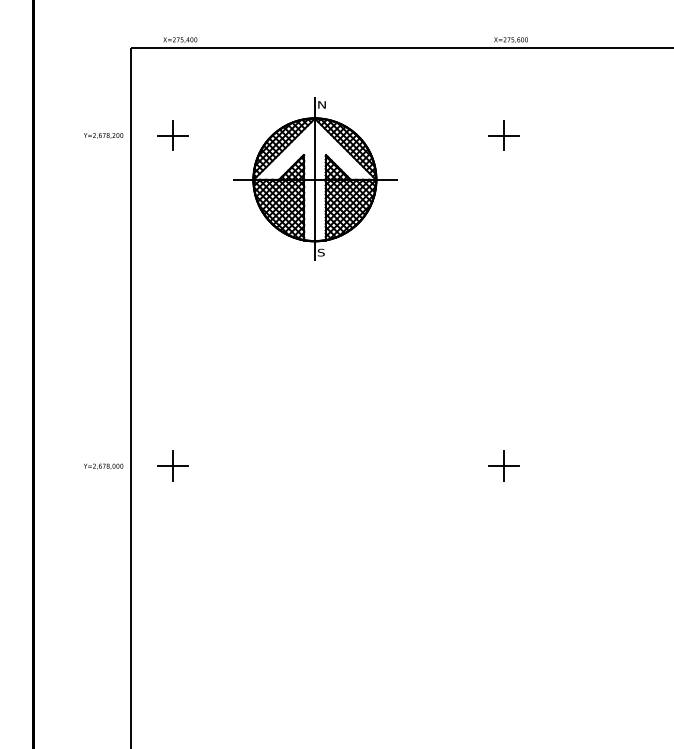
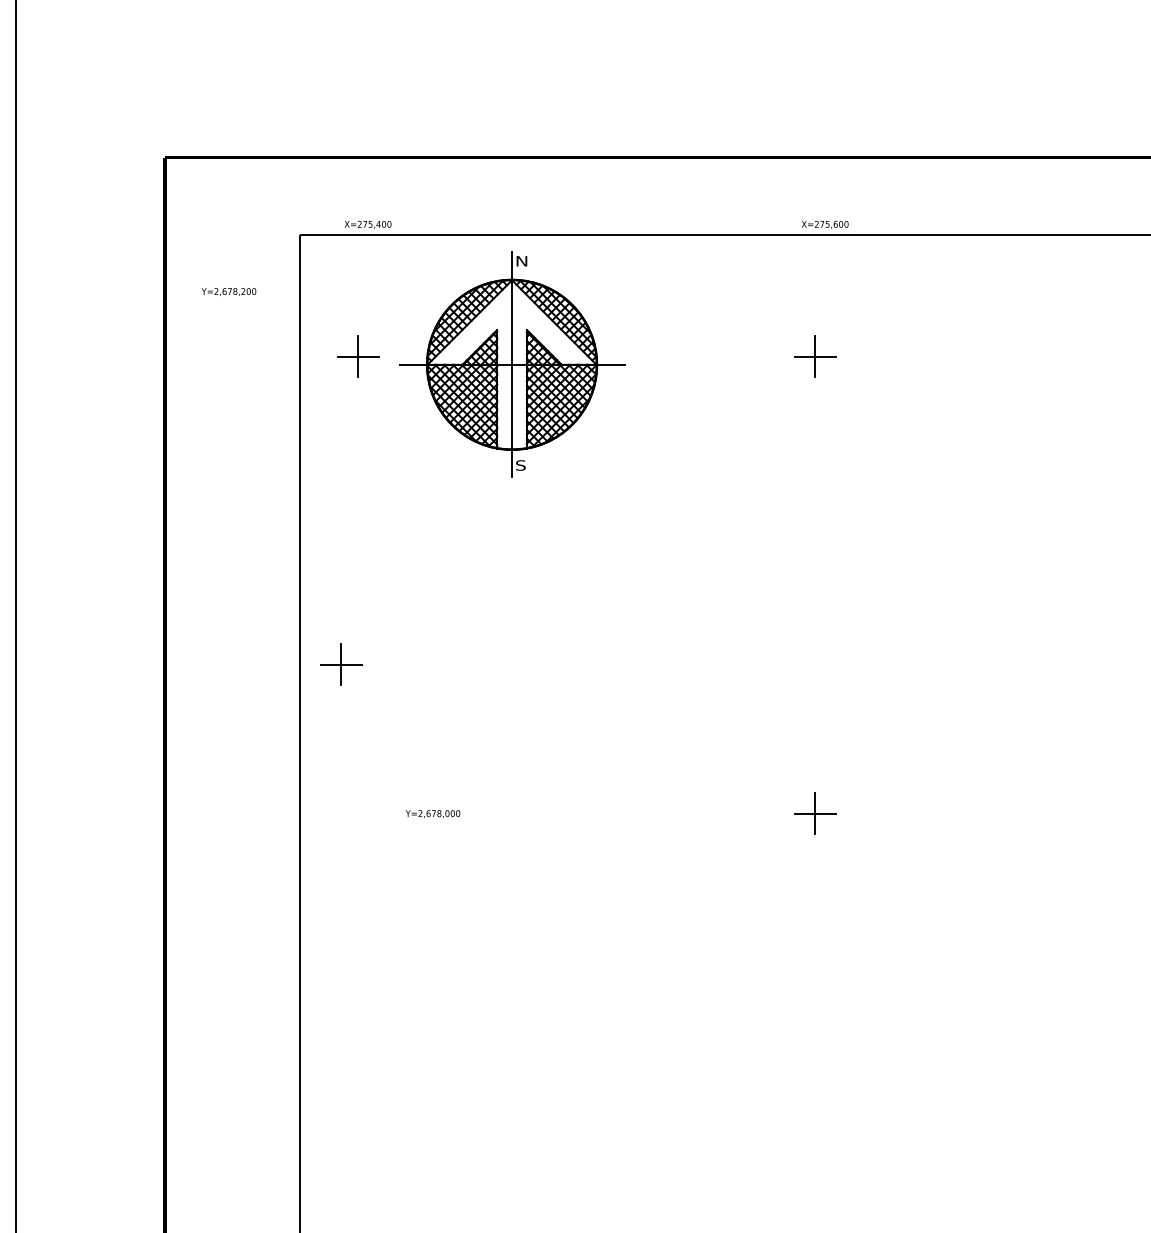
text: (103, 135) -> (228, 291), moved
part: (315, 179) -> (512, 364), moved
text: (103, 466) -> (432, 813), moved
part: (173, 466) -> (341, 664), moved

